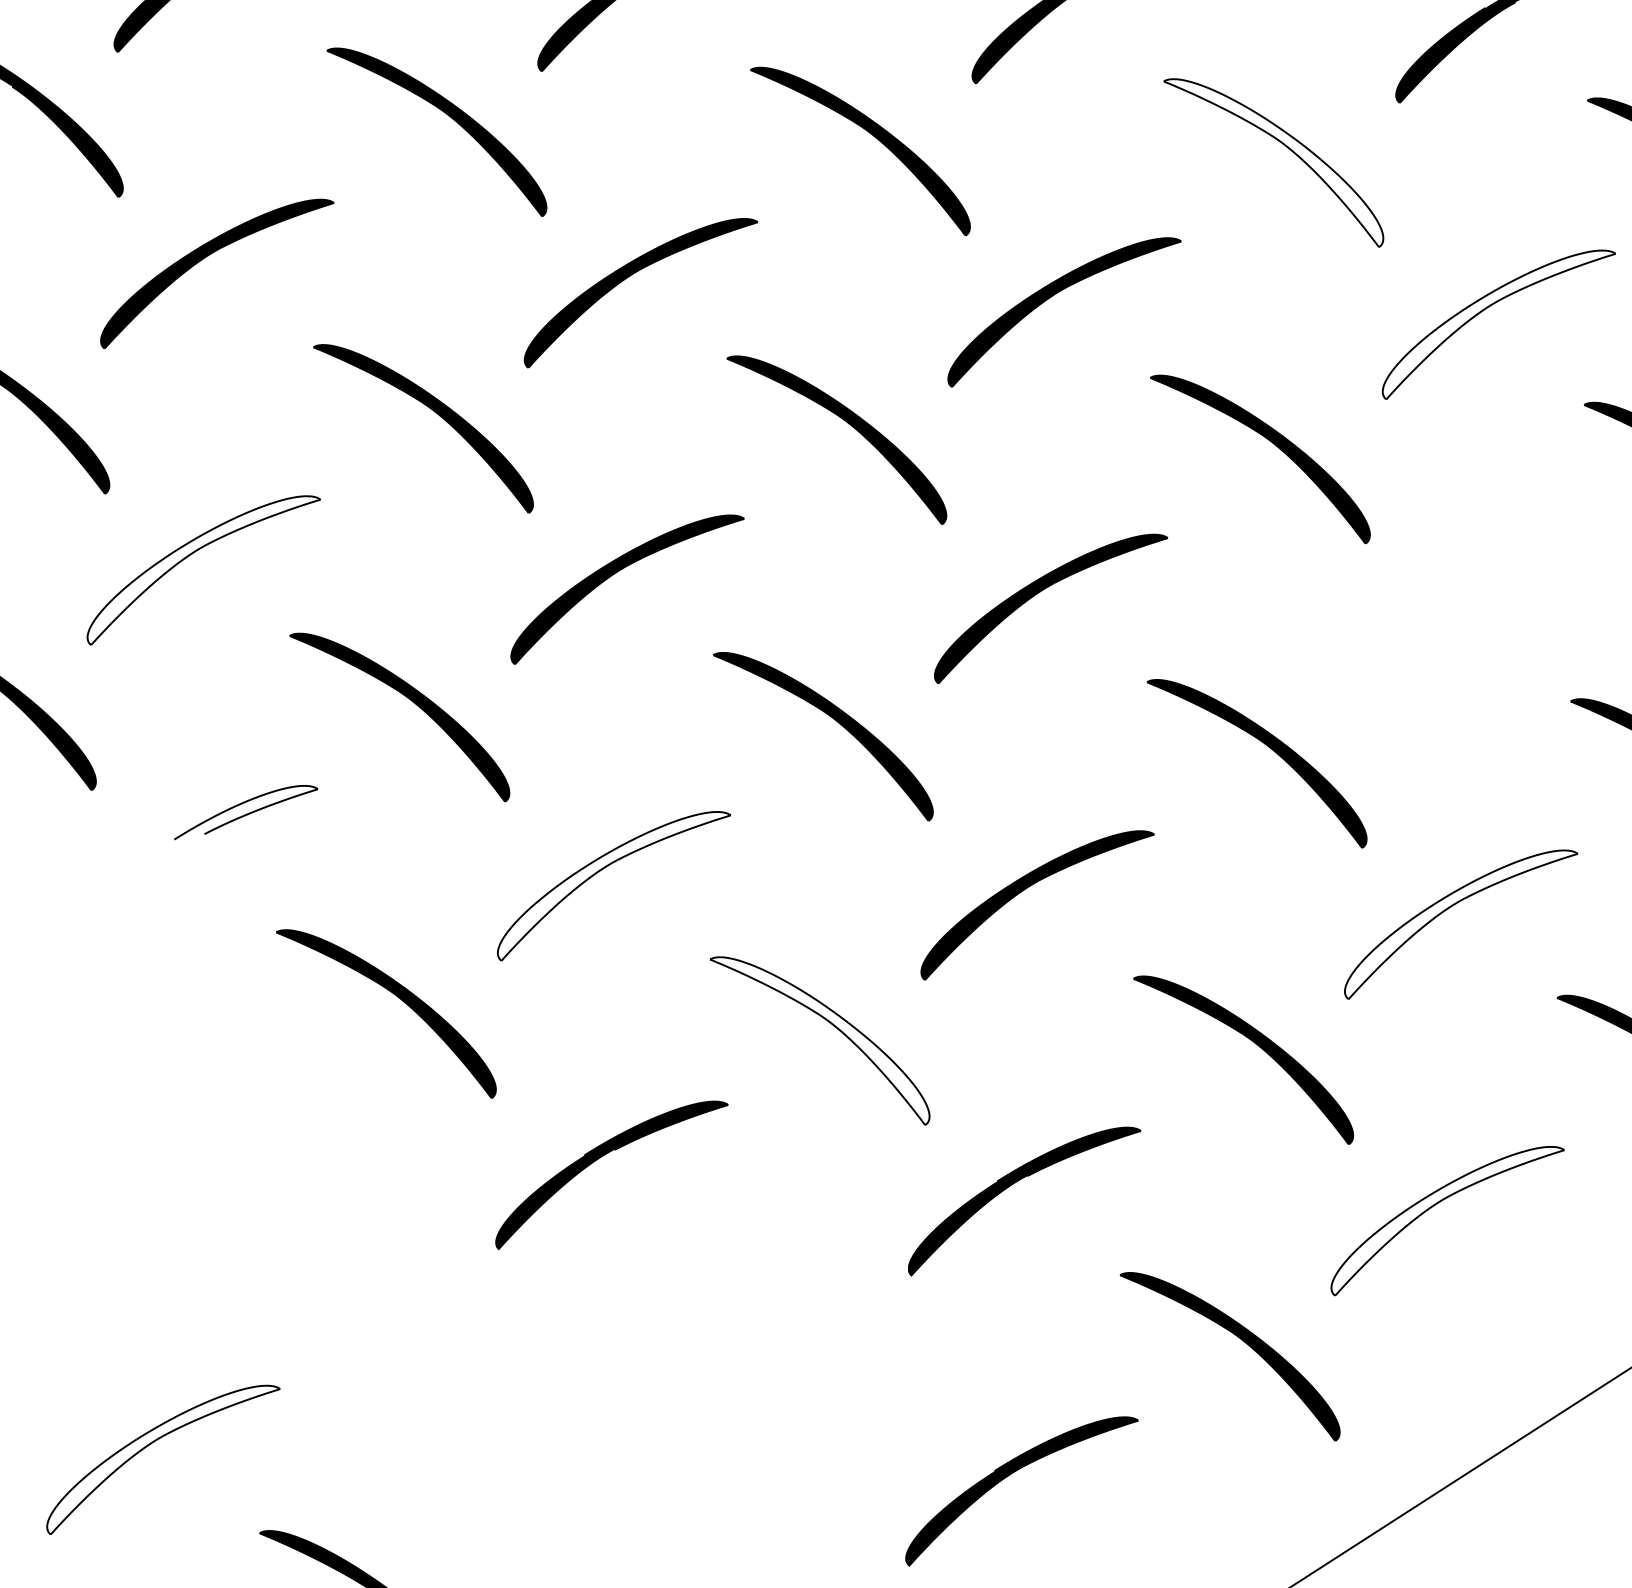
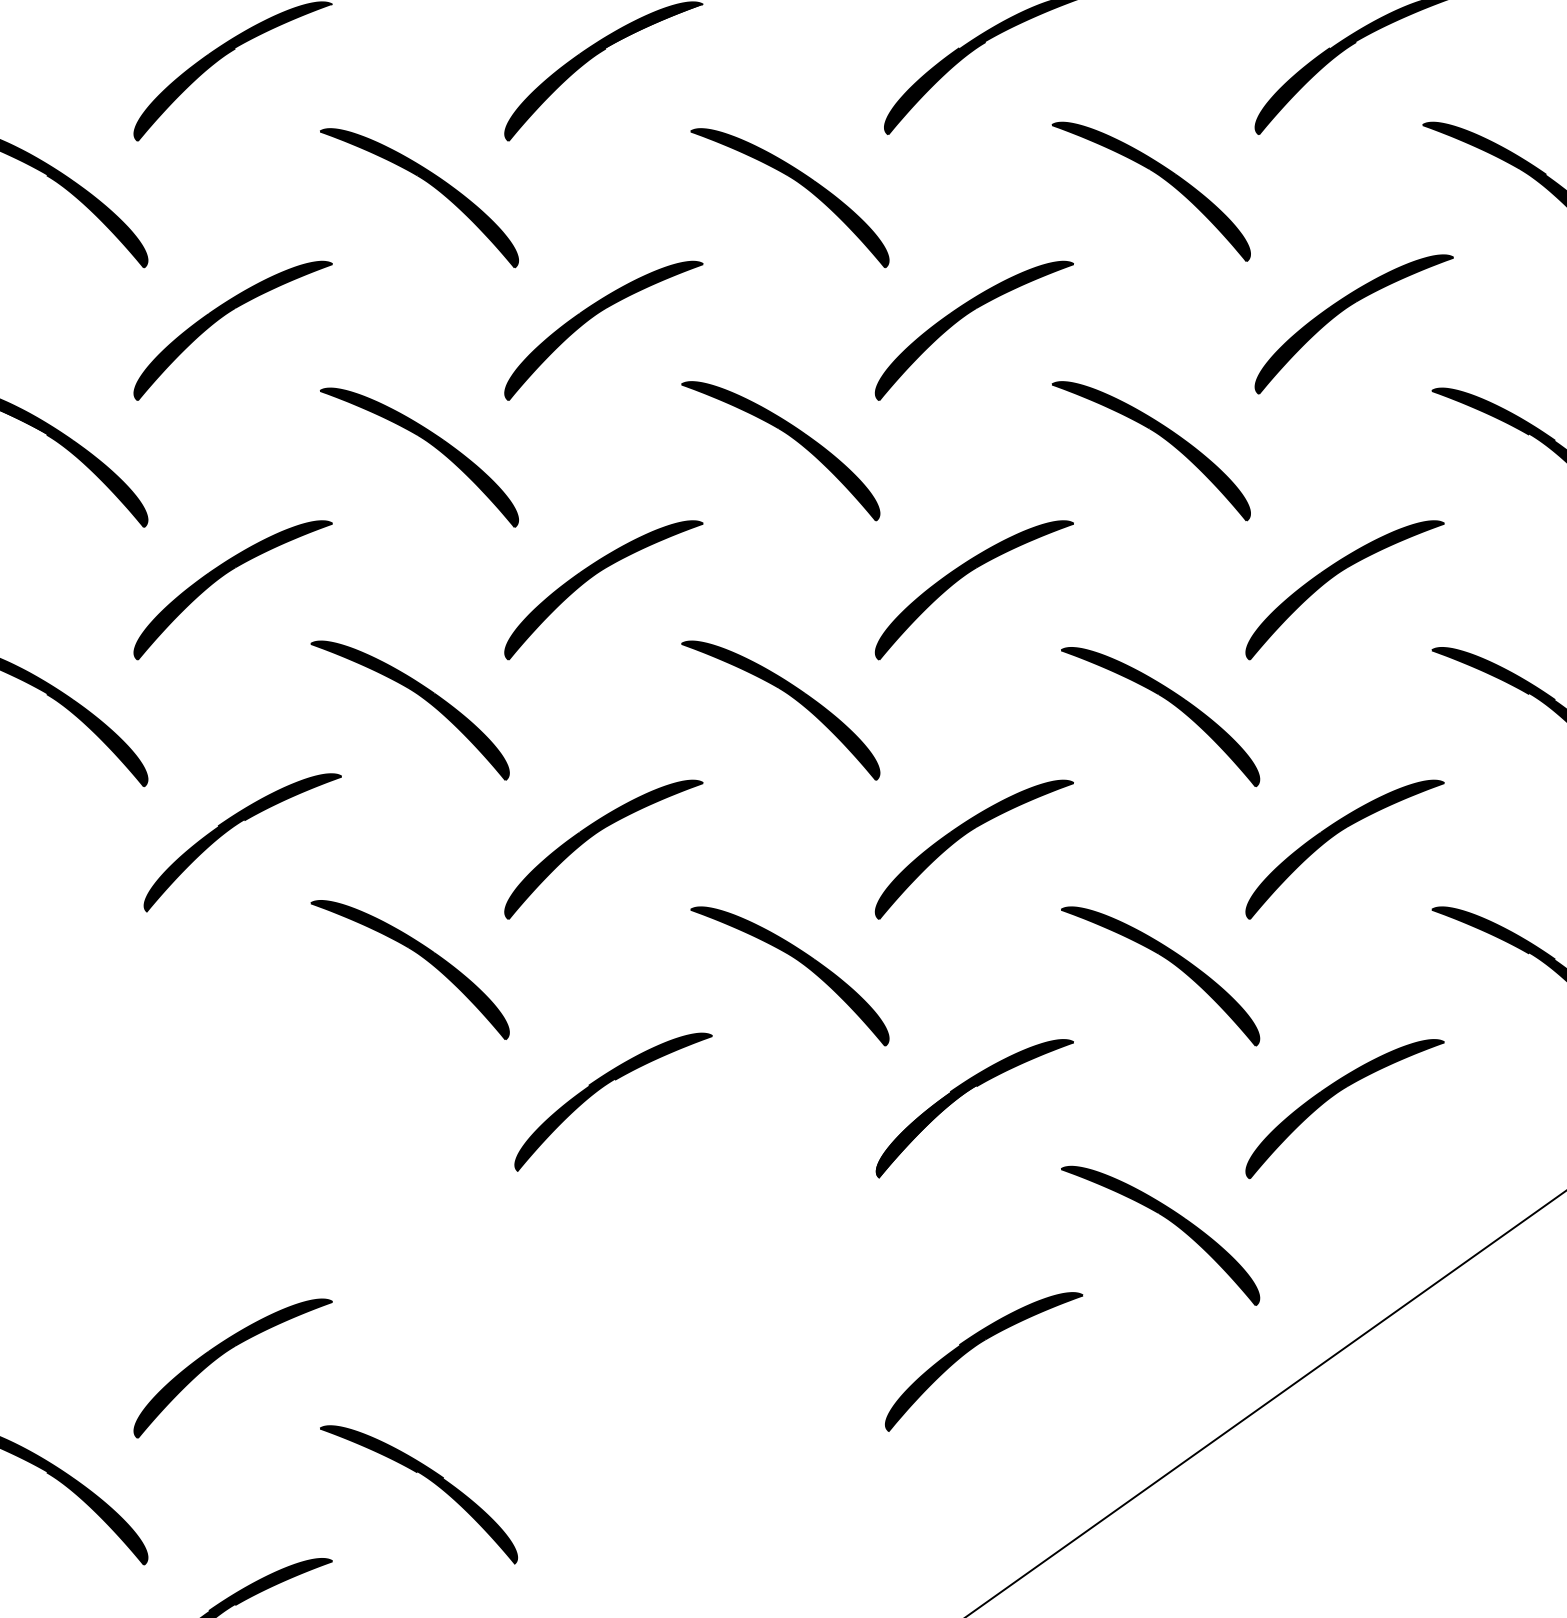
fill: (1273, 162) -> (1151, 191), added
fill: (1499, 325) -> (1354, 324), added
fill: (204, 570) -> (233, 590), added
part: (1460, 614) -> (1332, 578), added
fill: (201, 860) -> (242, 843), added
fill: (614, 886) -> (604, 849), added
fill: (1461, 924) -> (1345, 849), added
fill: (819, 1040) -> (789, 976), added
fill: (1448, 1221) -> (1345, 1109), added
fill: (163, 1460) -> (233, 1368), added

